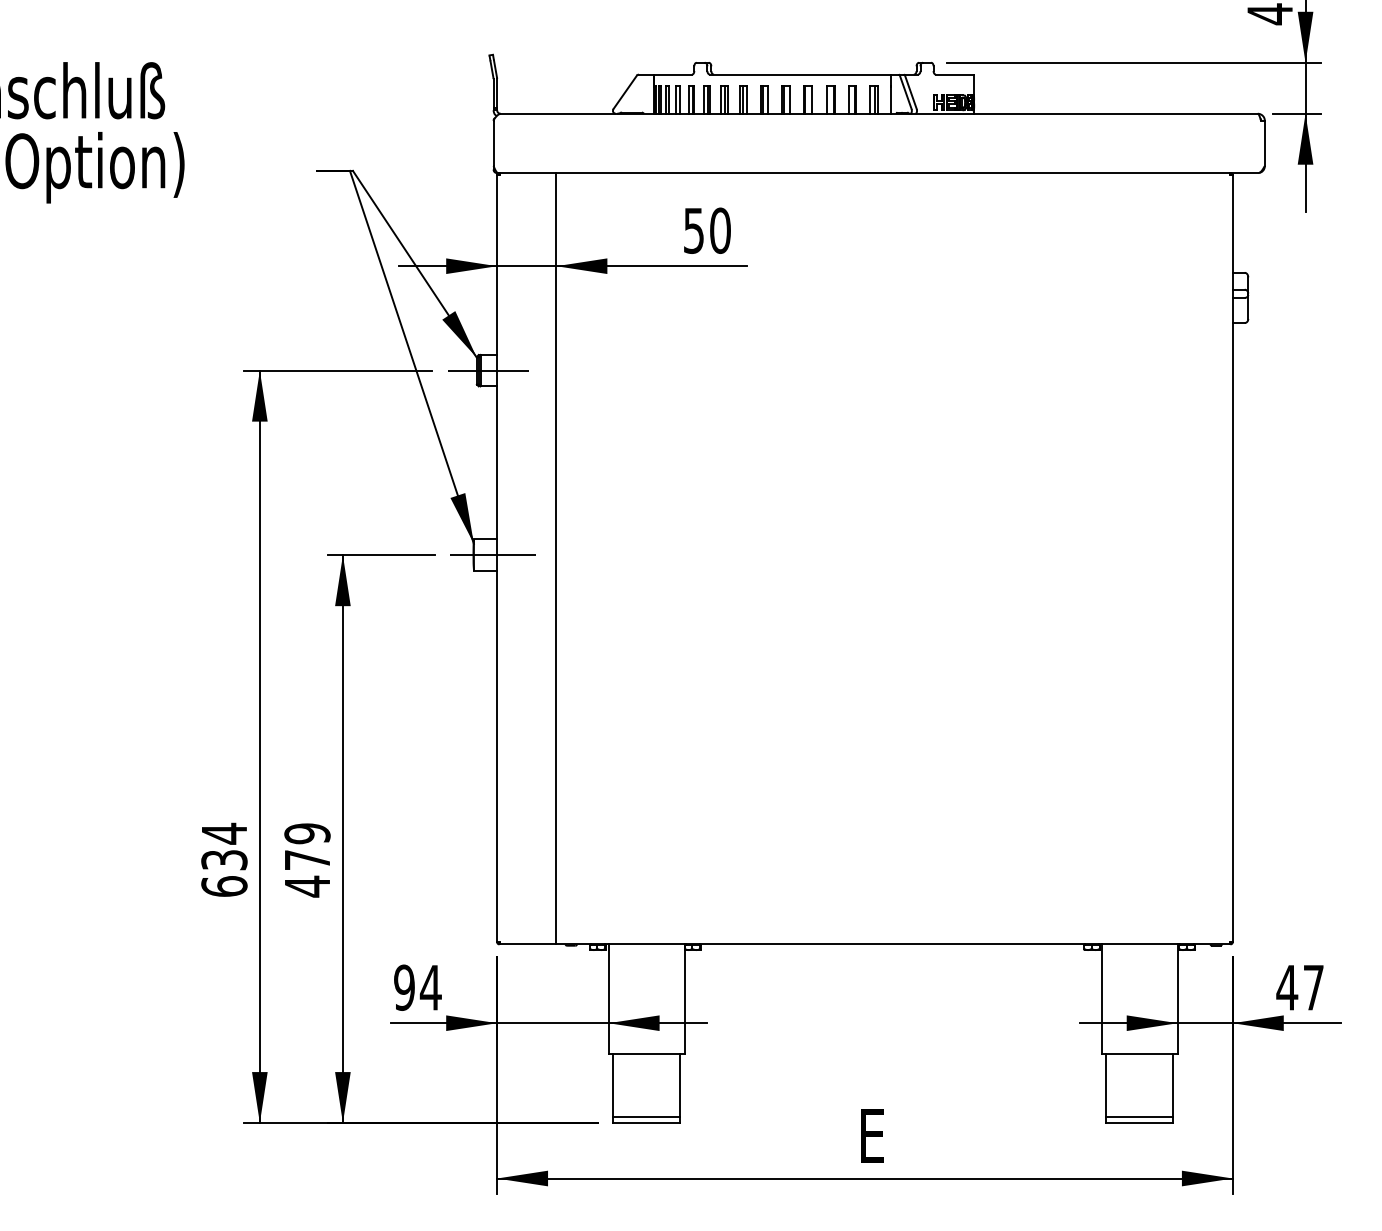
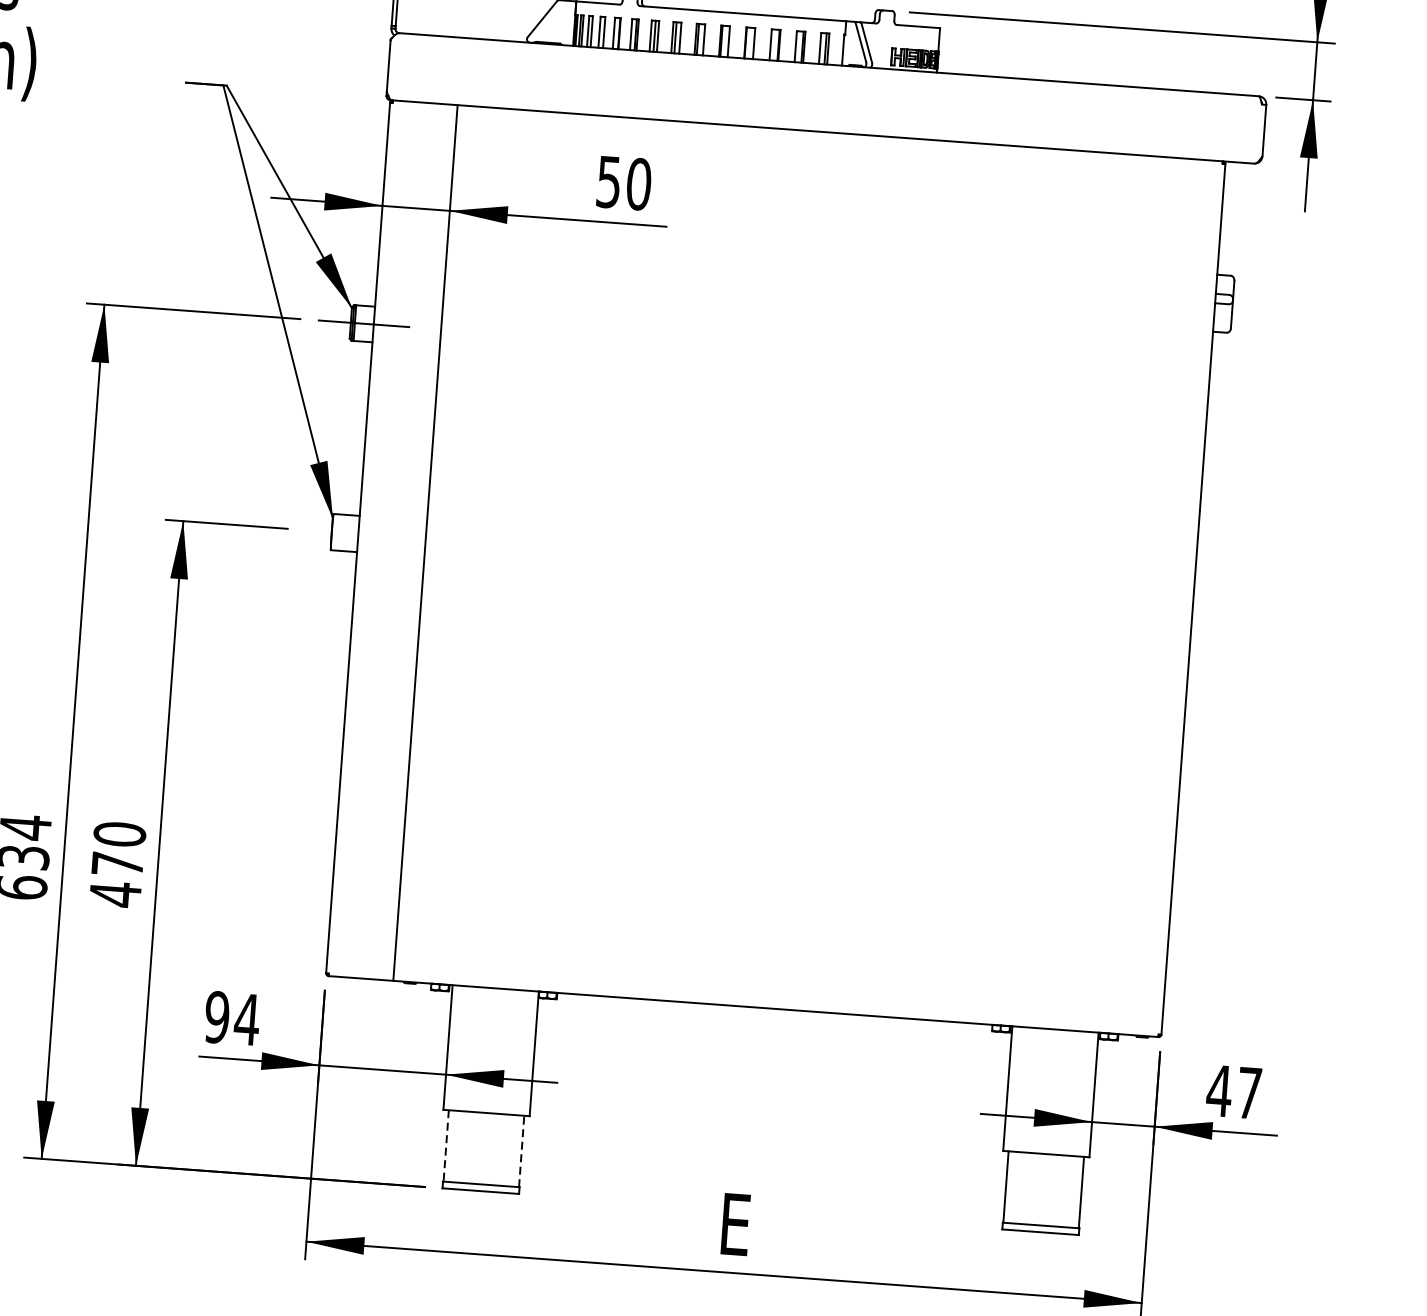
line: (493, 555) -> (354, 534), removed
text: (307, 833) -> (119, 834), 479 -> 470
line: (679, 1085) -> (521, 1151), solid -> dashed
line: (613, 1086) -> (446, 1146), solid -> dashed

